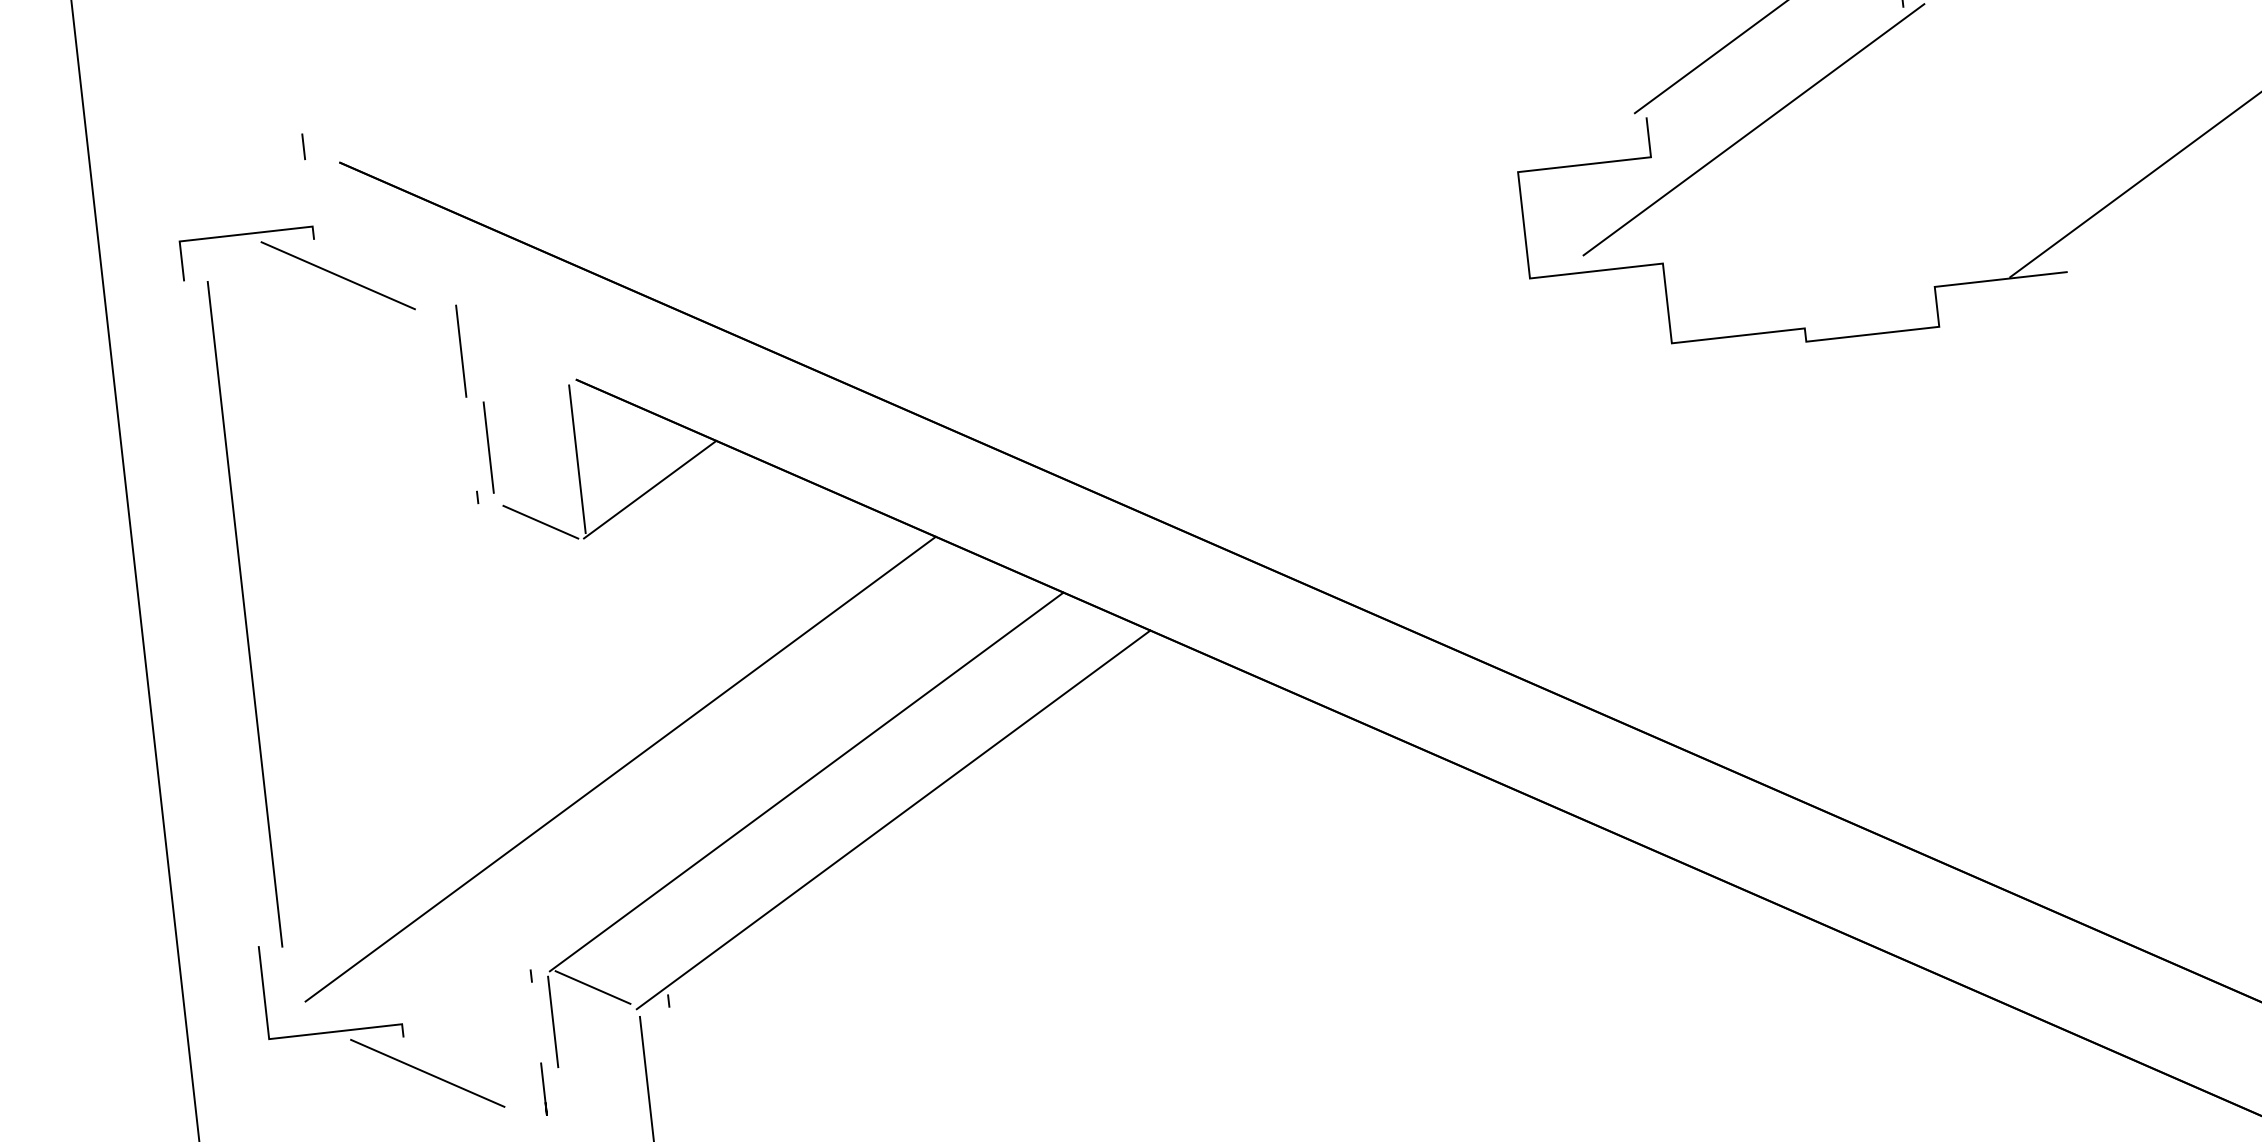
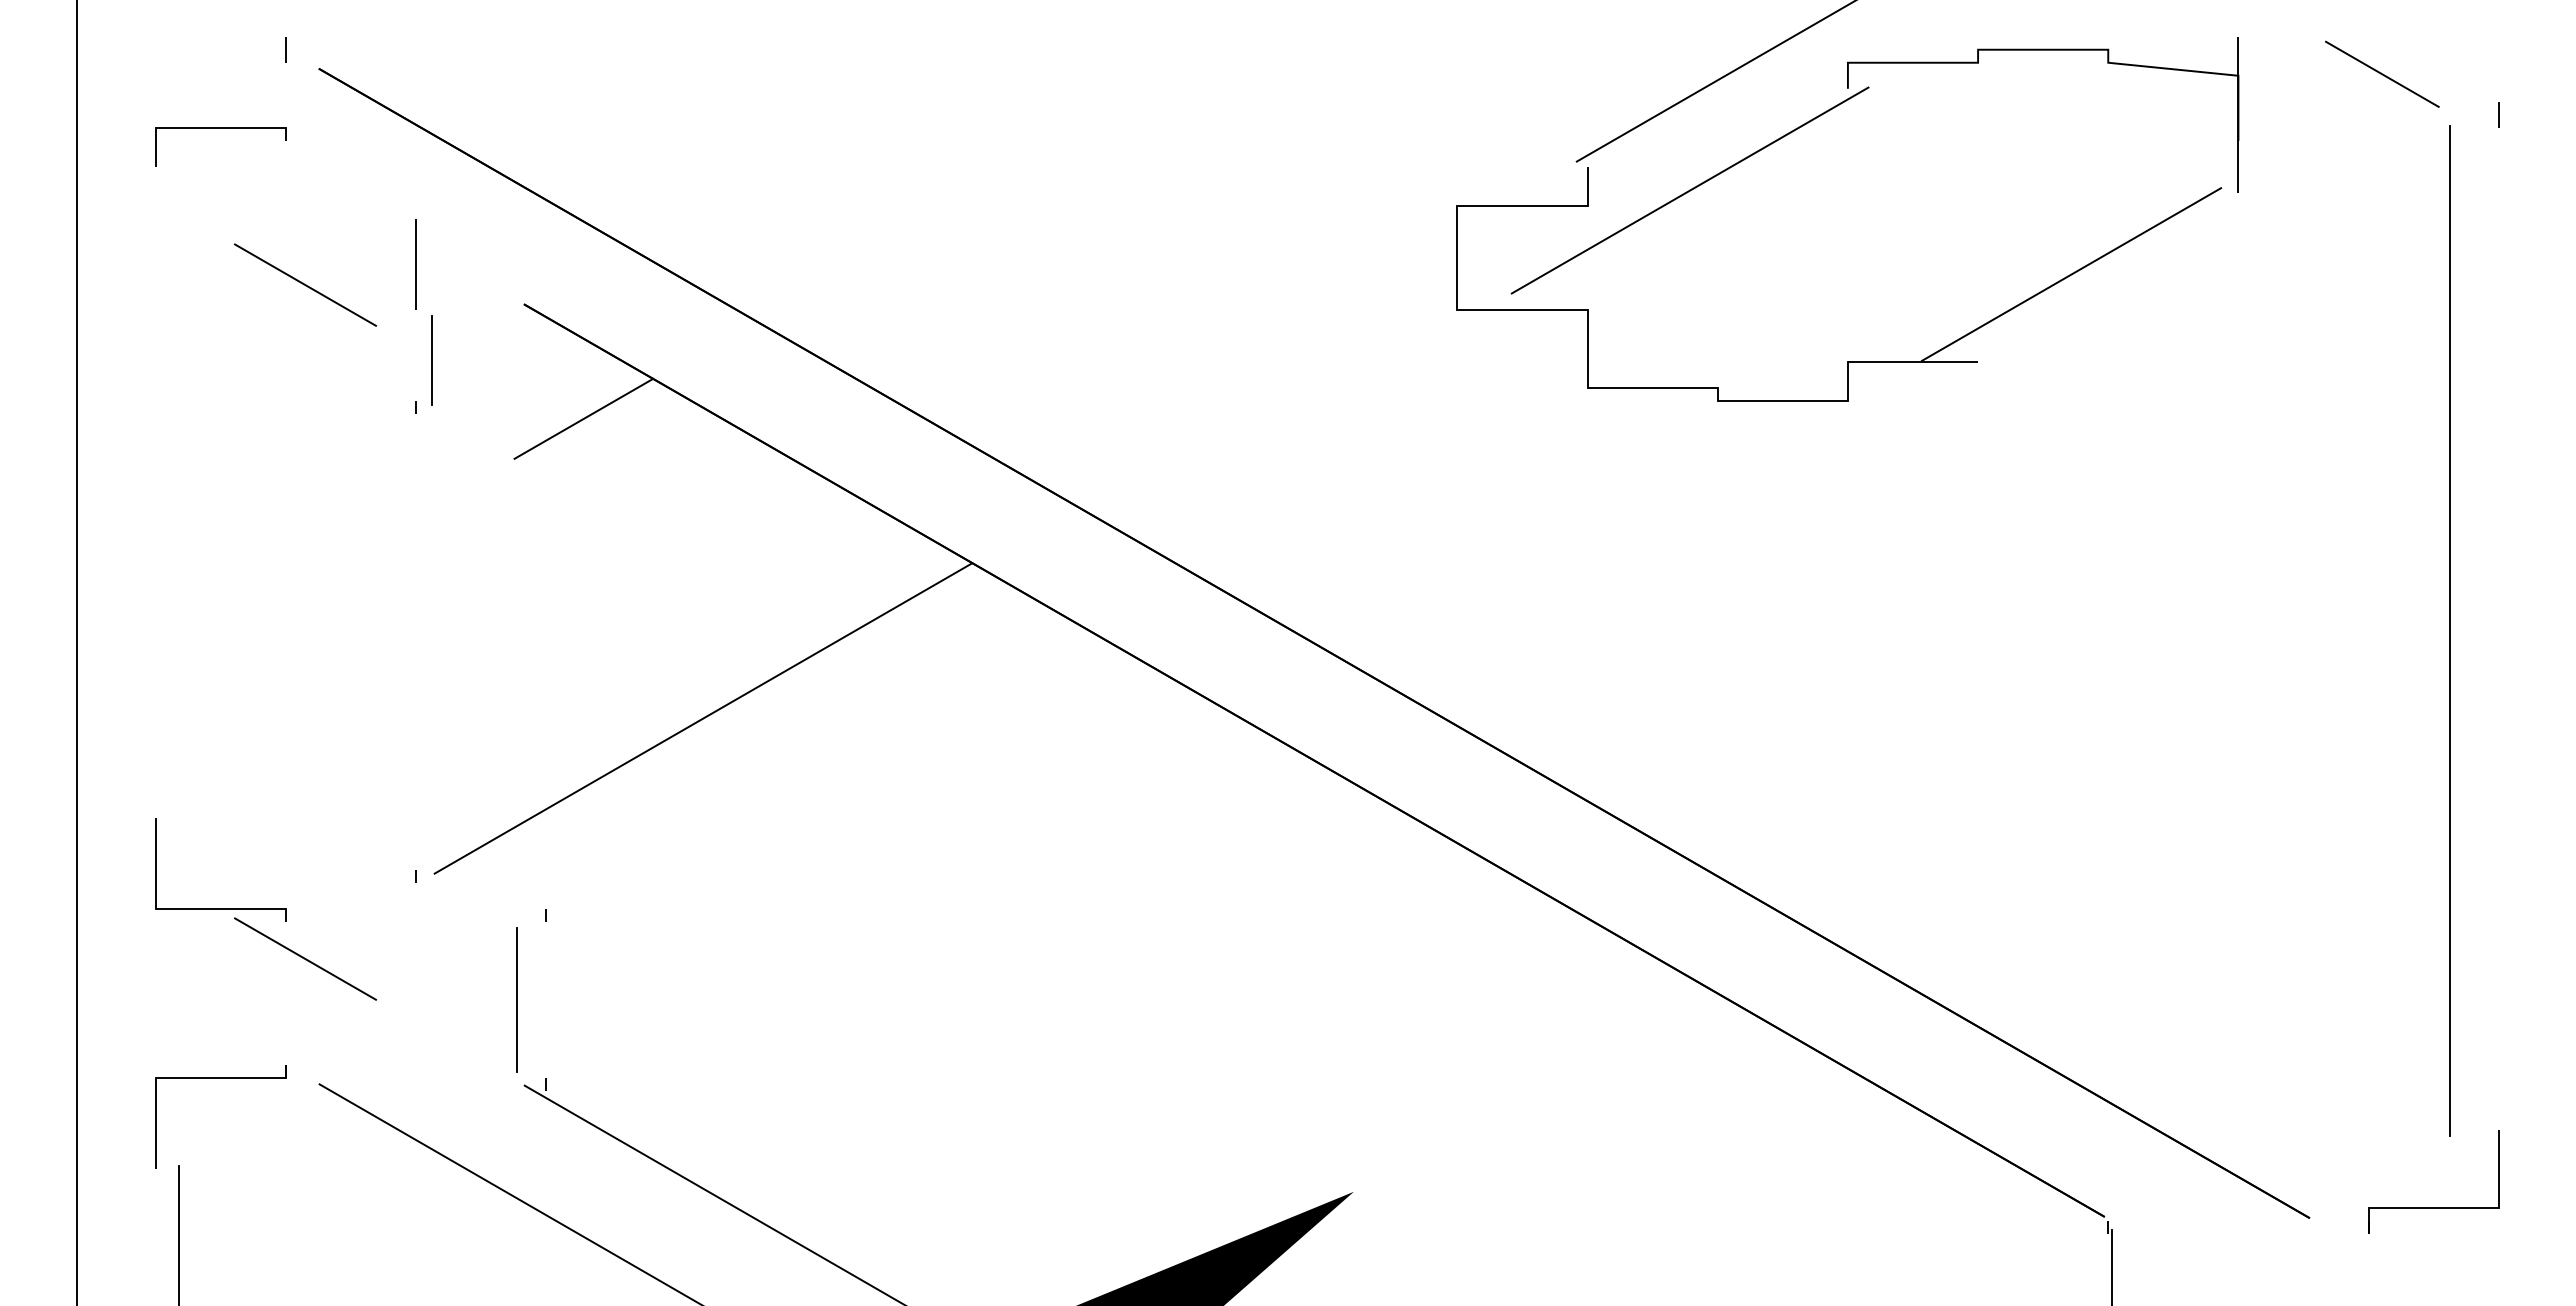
line: (338, 275) -> (305, 284), moved
line: (577, 459) -> (516, 381), removed
line: (540, 522) -> (474, 438), removed
line: (244, 614) -> (178, 495), removed
line: (620, 768) -> (524, 685), removed
line: (893, 819) -> (783, 764), removed
line: (592, 987) -> (474, 893), removed
line: (553, 1021) -> (432, 922), removed
line: (543, 1088) -> (415, 986), removed

